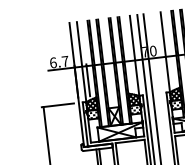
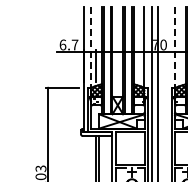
line: (165, 52) -> (175, 47), solid -> dashed
line: (81, 62) -> (91, 47), solid -> dashed

